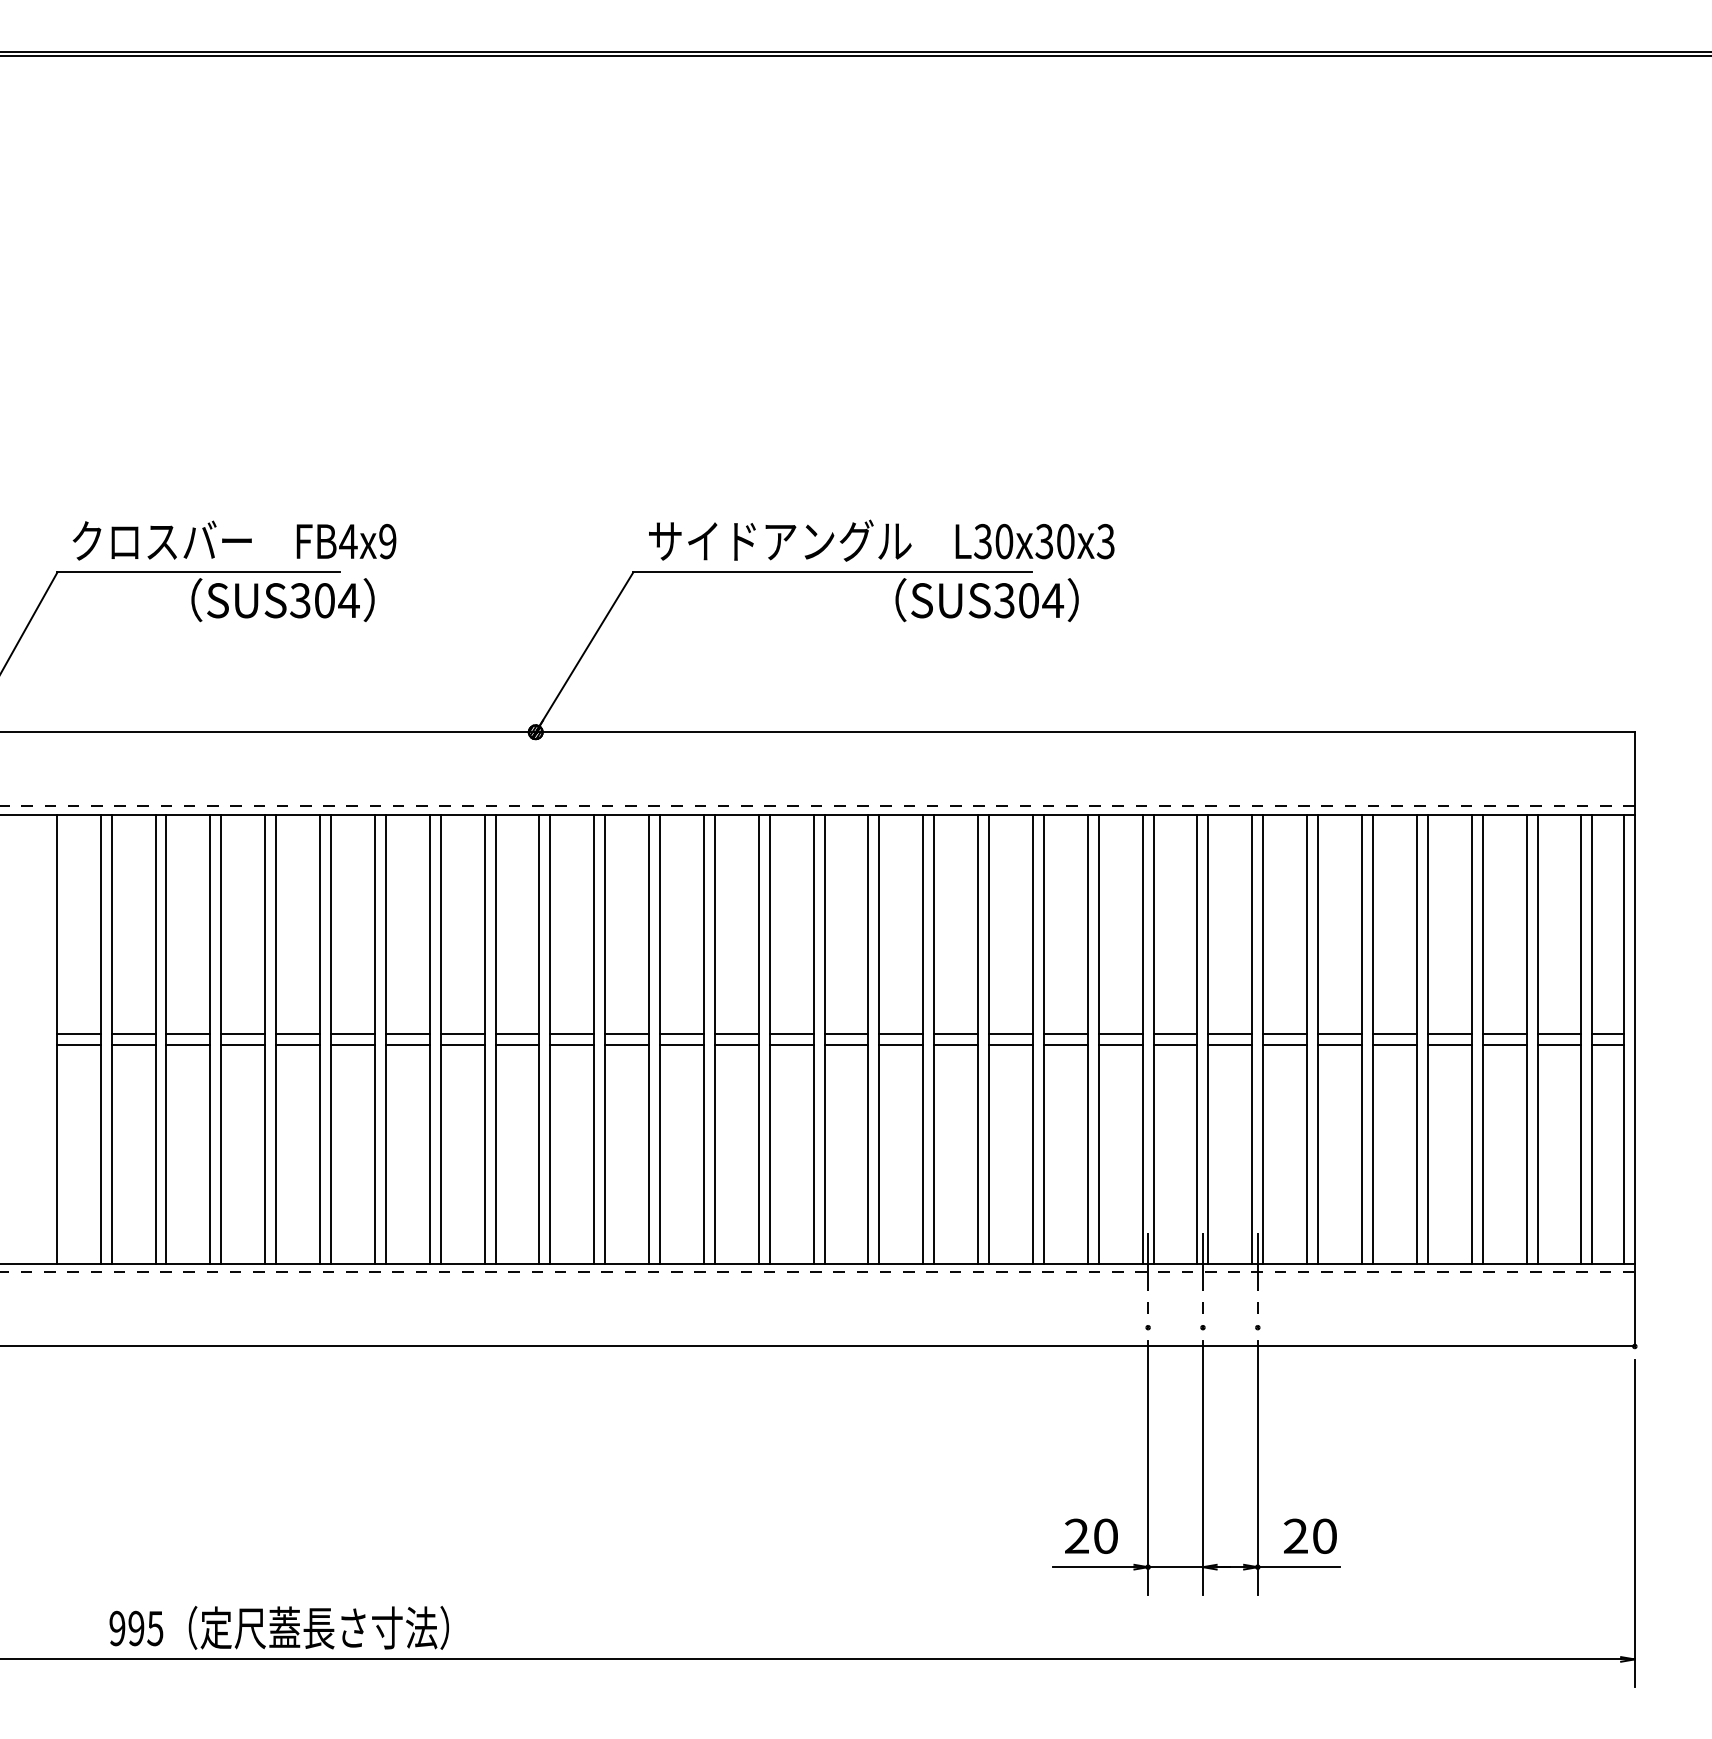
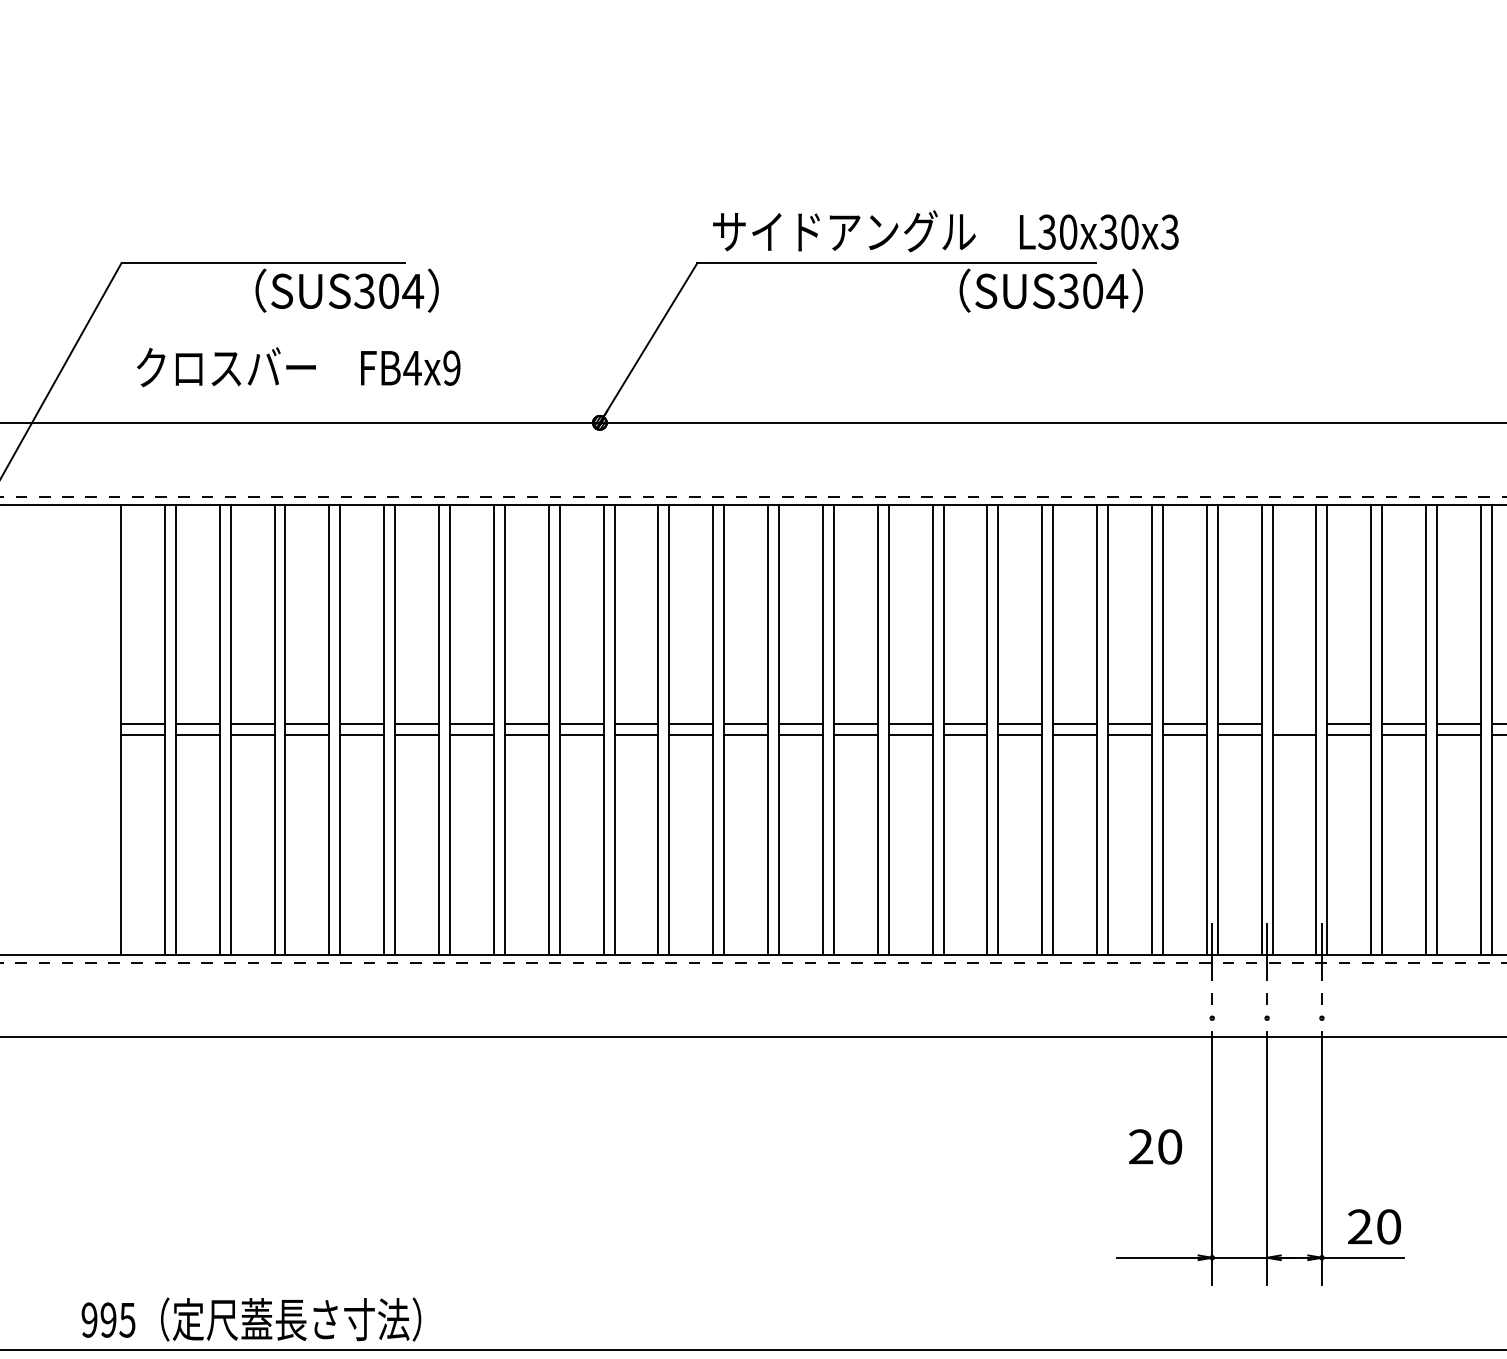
text: (234, 540) -> (298, 367), moved
line: (1230, 1033) -> (1294, 724), removed
text: (1091, 1535) -> (1155, 1146), moved
text: (278, 1627) -> (250, 1319), moved

